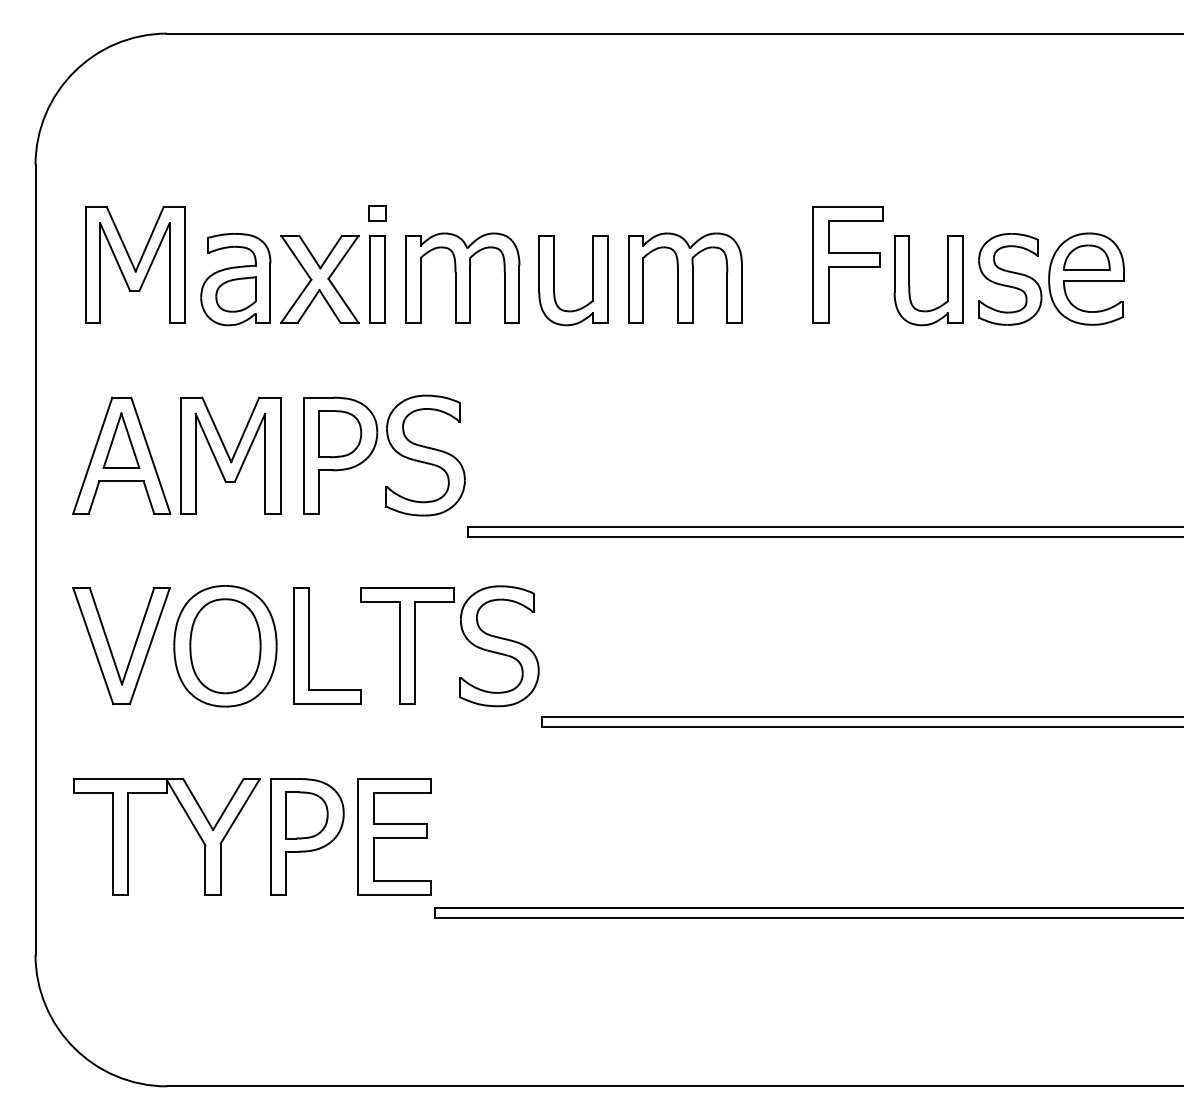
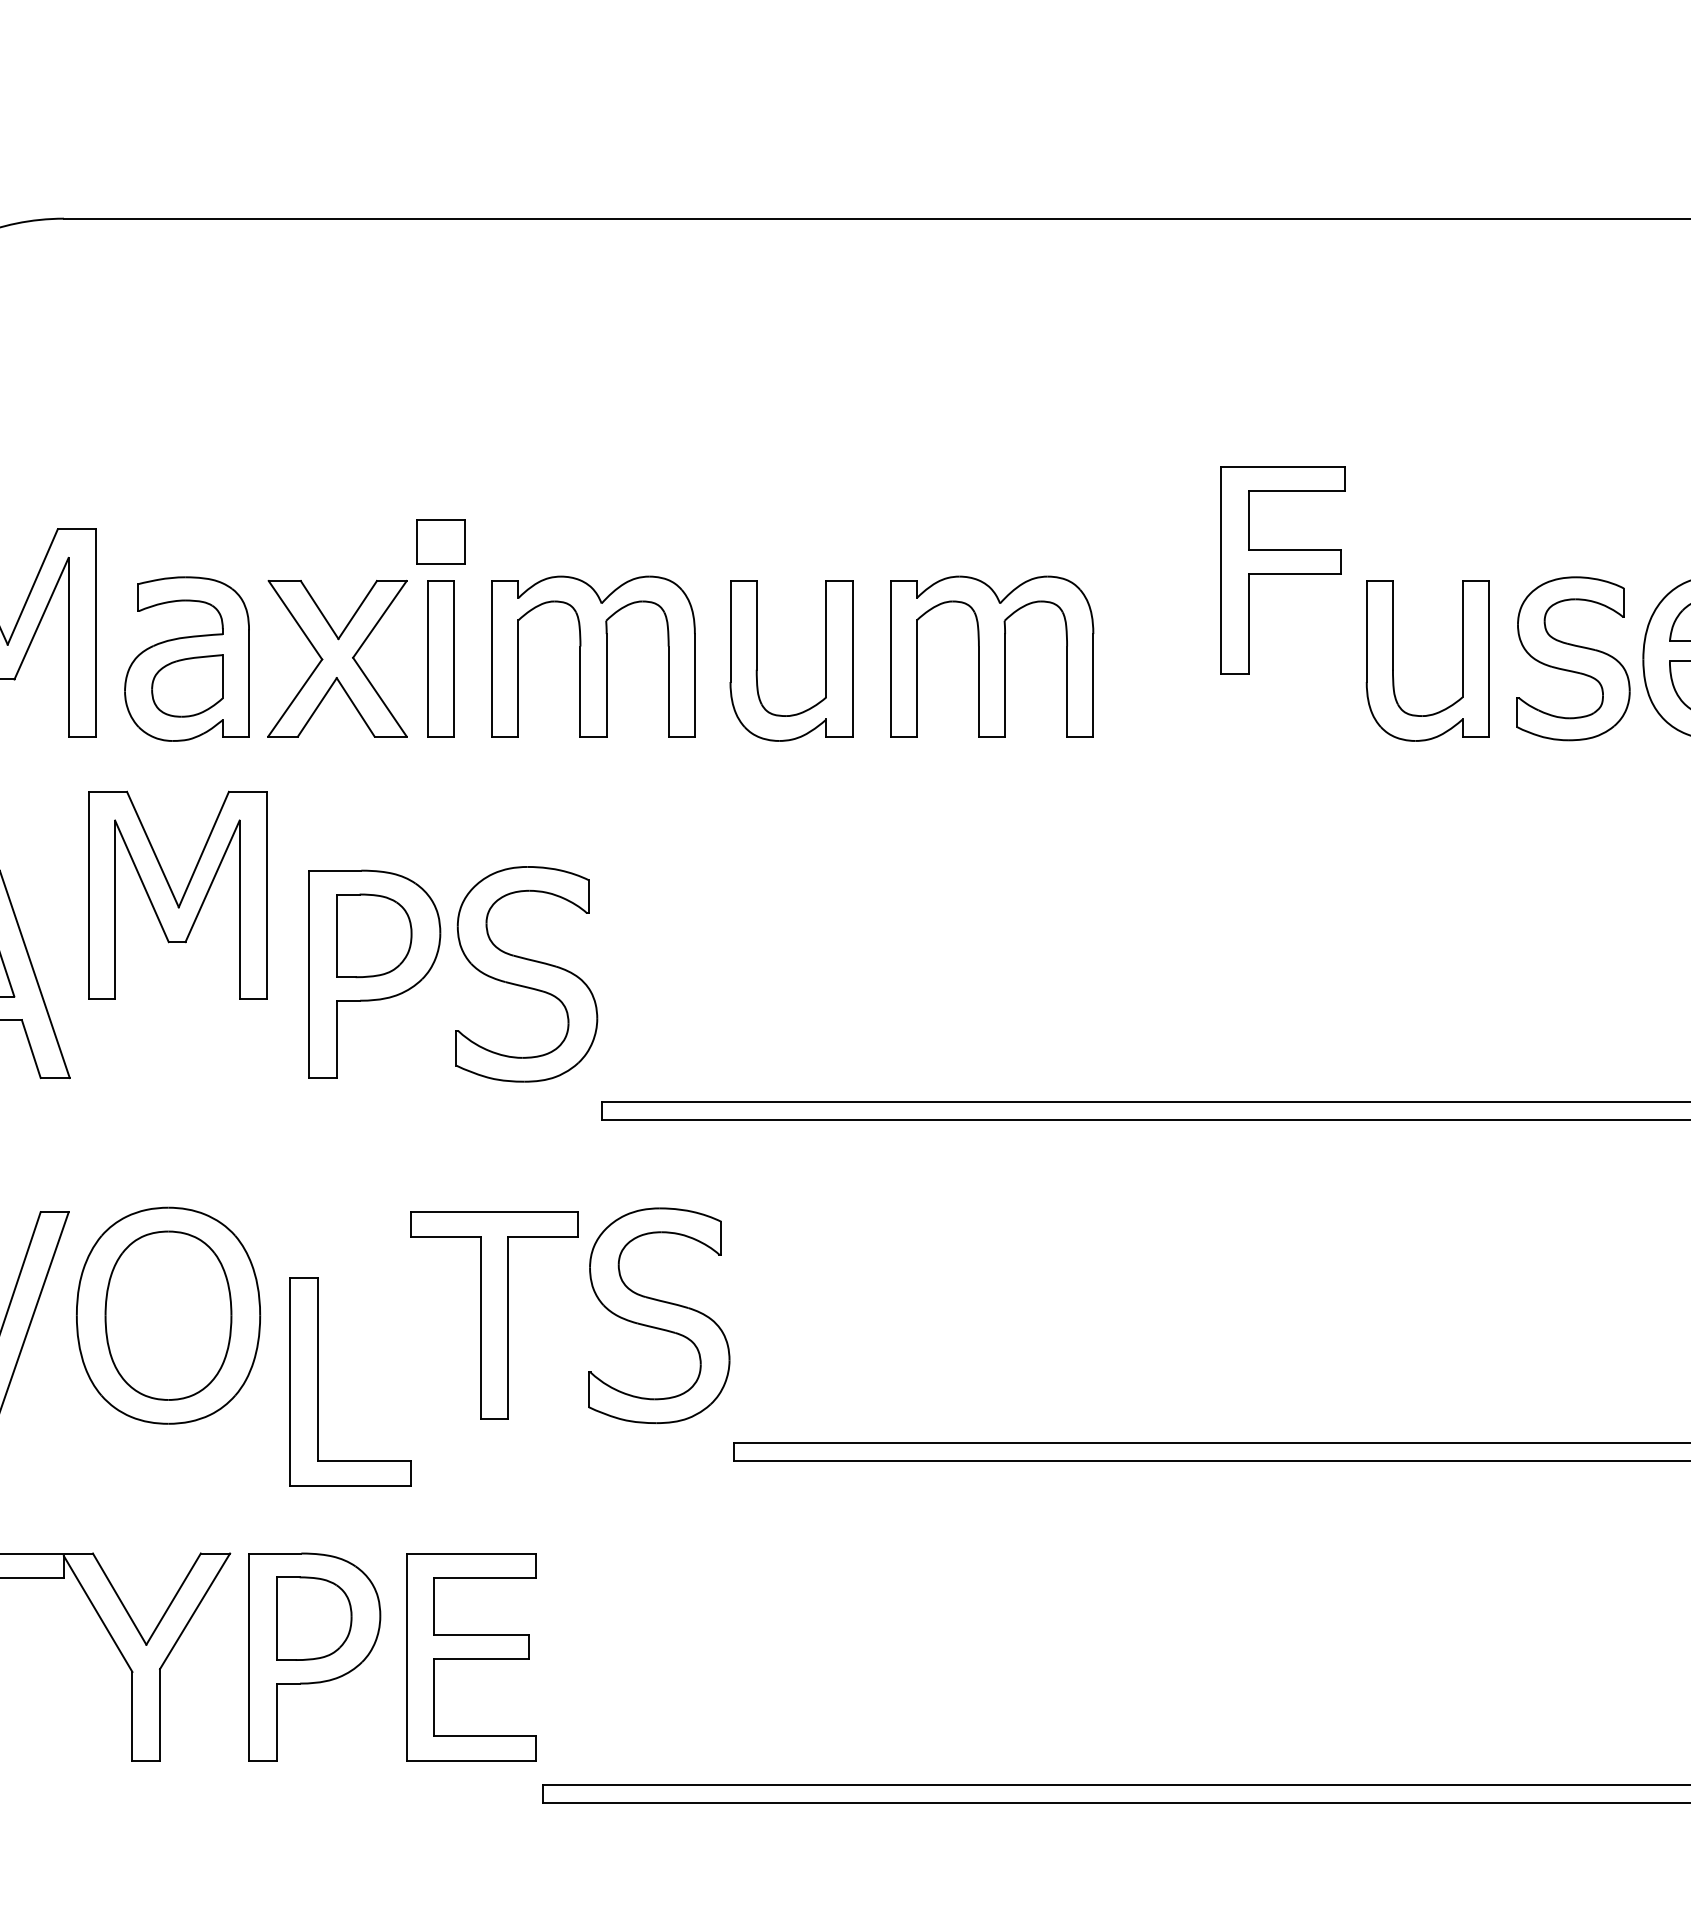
part: (377, 213) -> (440, 540), size x1.6
part: (847, 264) -> (1282, 569), moved
part: (230, 455) -> (177, 895), moved
part: (309, 645) -> (318, 1380), moved

